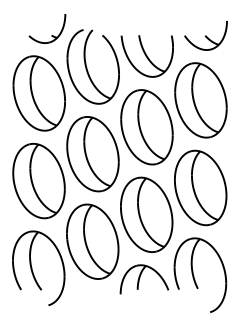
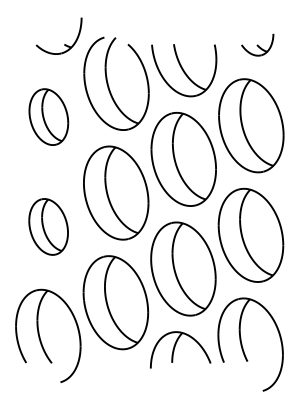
part: (205, 35) -> (257, 44), size x0.6
part: (38, 93) -> (47, 117), size x0.6
part: (38, 181) -> (47, 227), size x0.6

